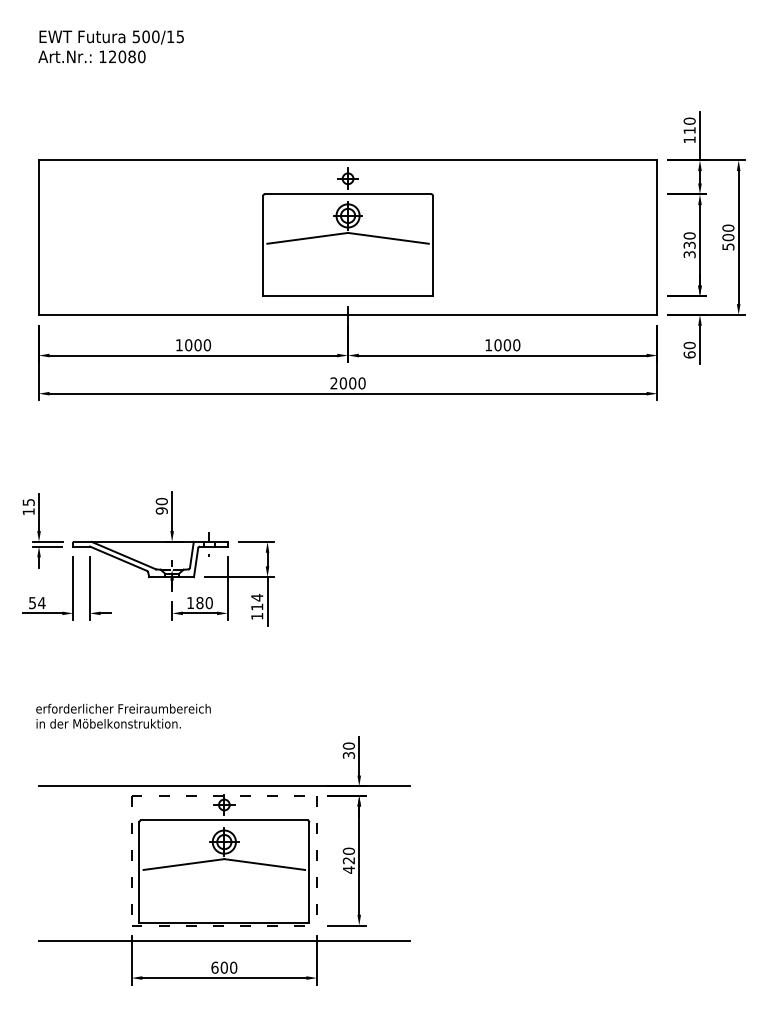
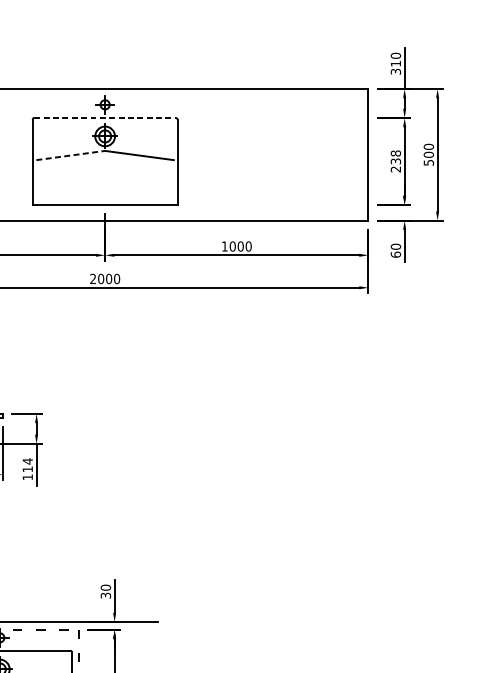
text: (689, 139) -> (395, 71), 110 -> 310
line: (348, 194) -> (105, 118), solid -> dashed
line: (307, 238) -> (70, 155), solid -> dashed
text: (689, 245) -> (395, 161), 330 -> 238

